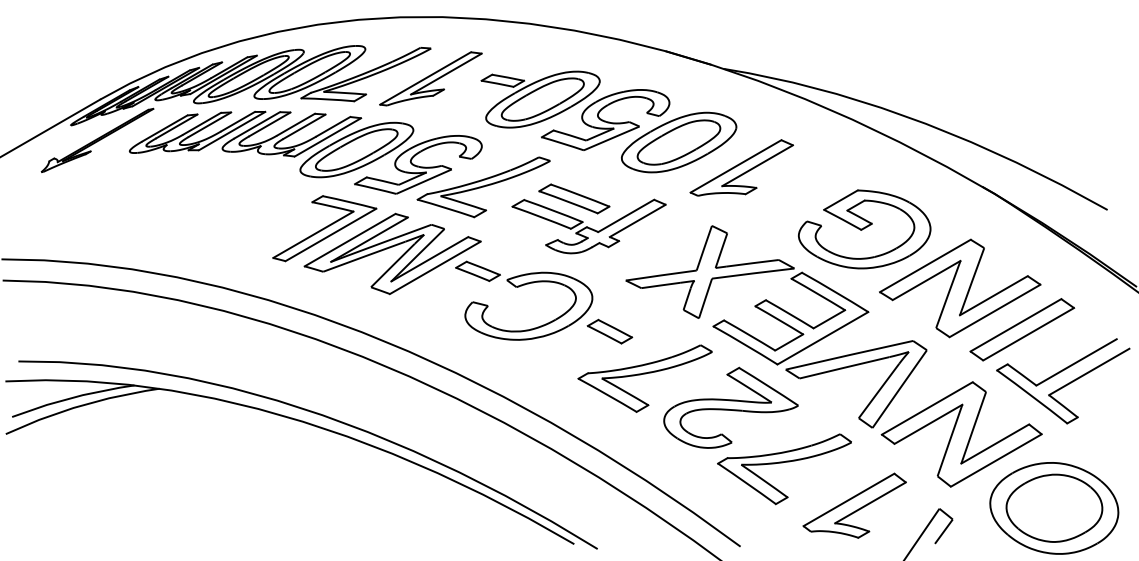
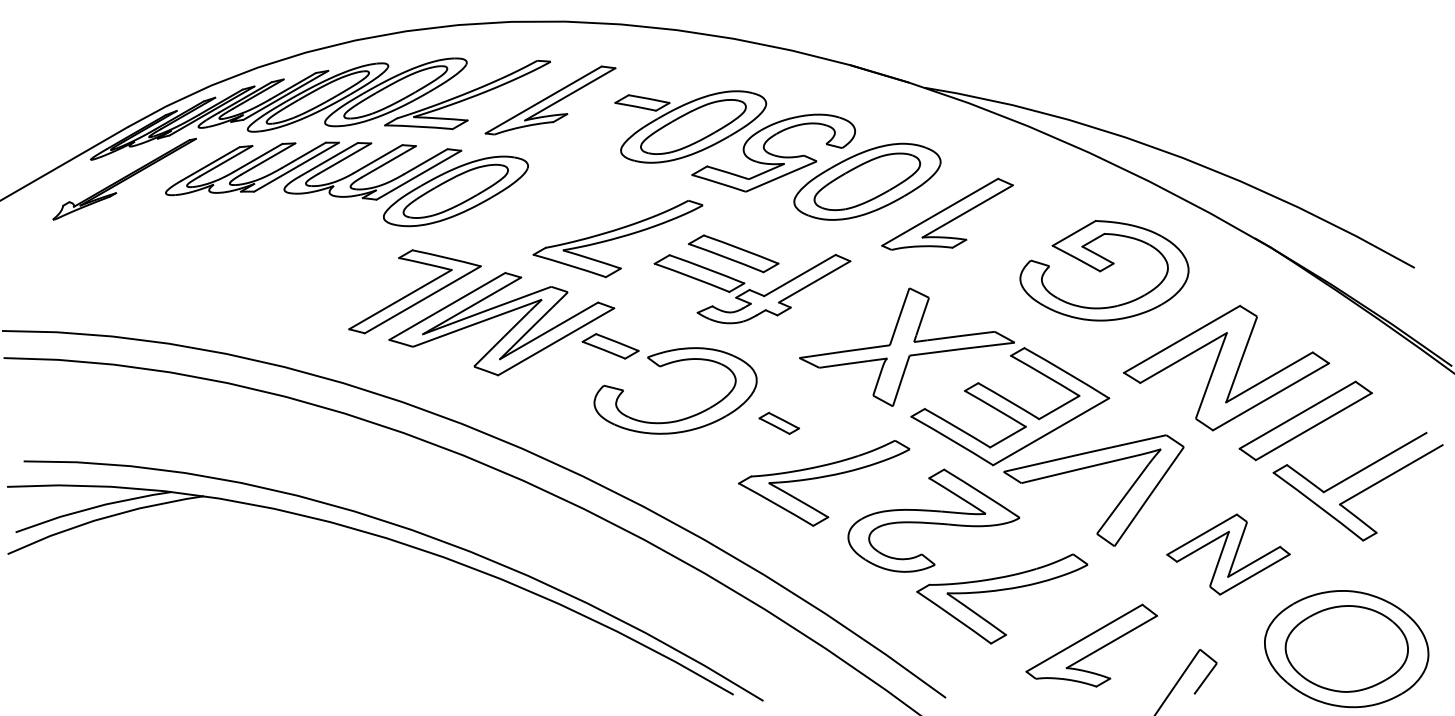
part: (418, 165) -> (534, 210), removed
part: (864, 229) -> (1104, 270), moved
part: (610, 331) -> (779, 423), size x0.7
part: (961, 434) -> (1228, 554), size x0.6

